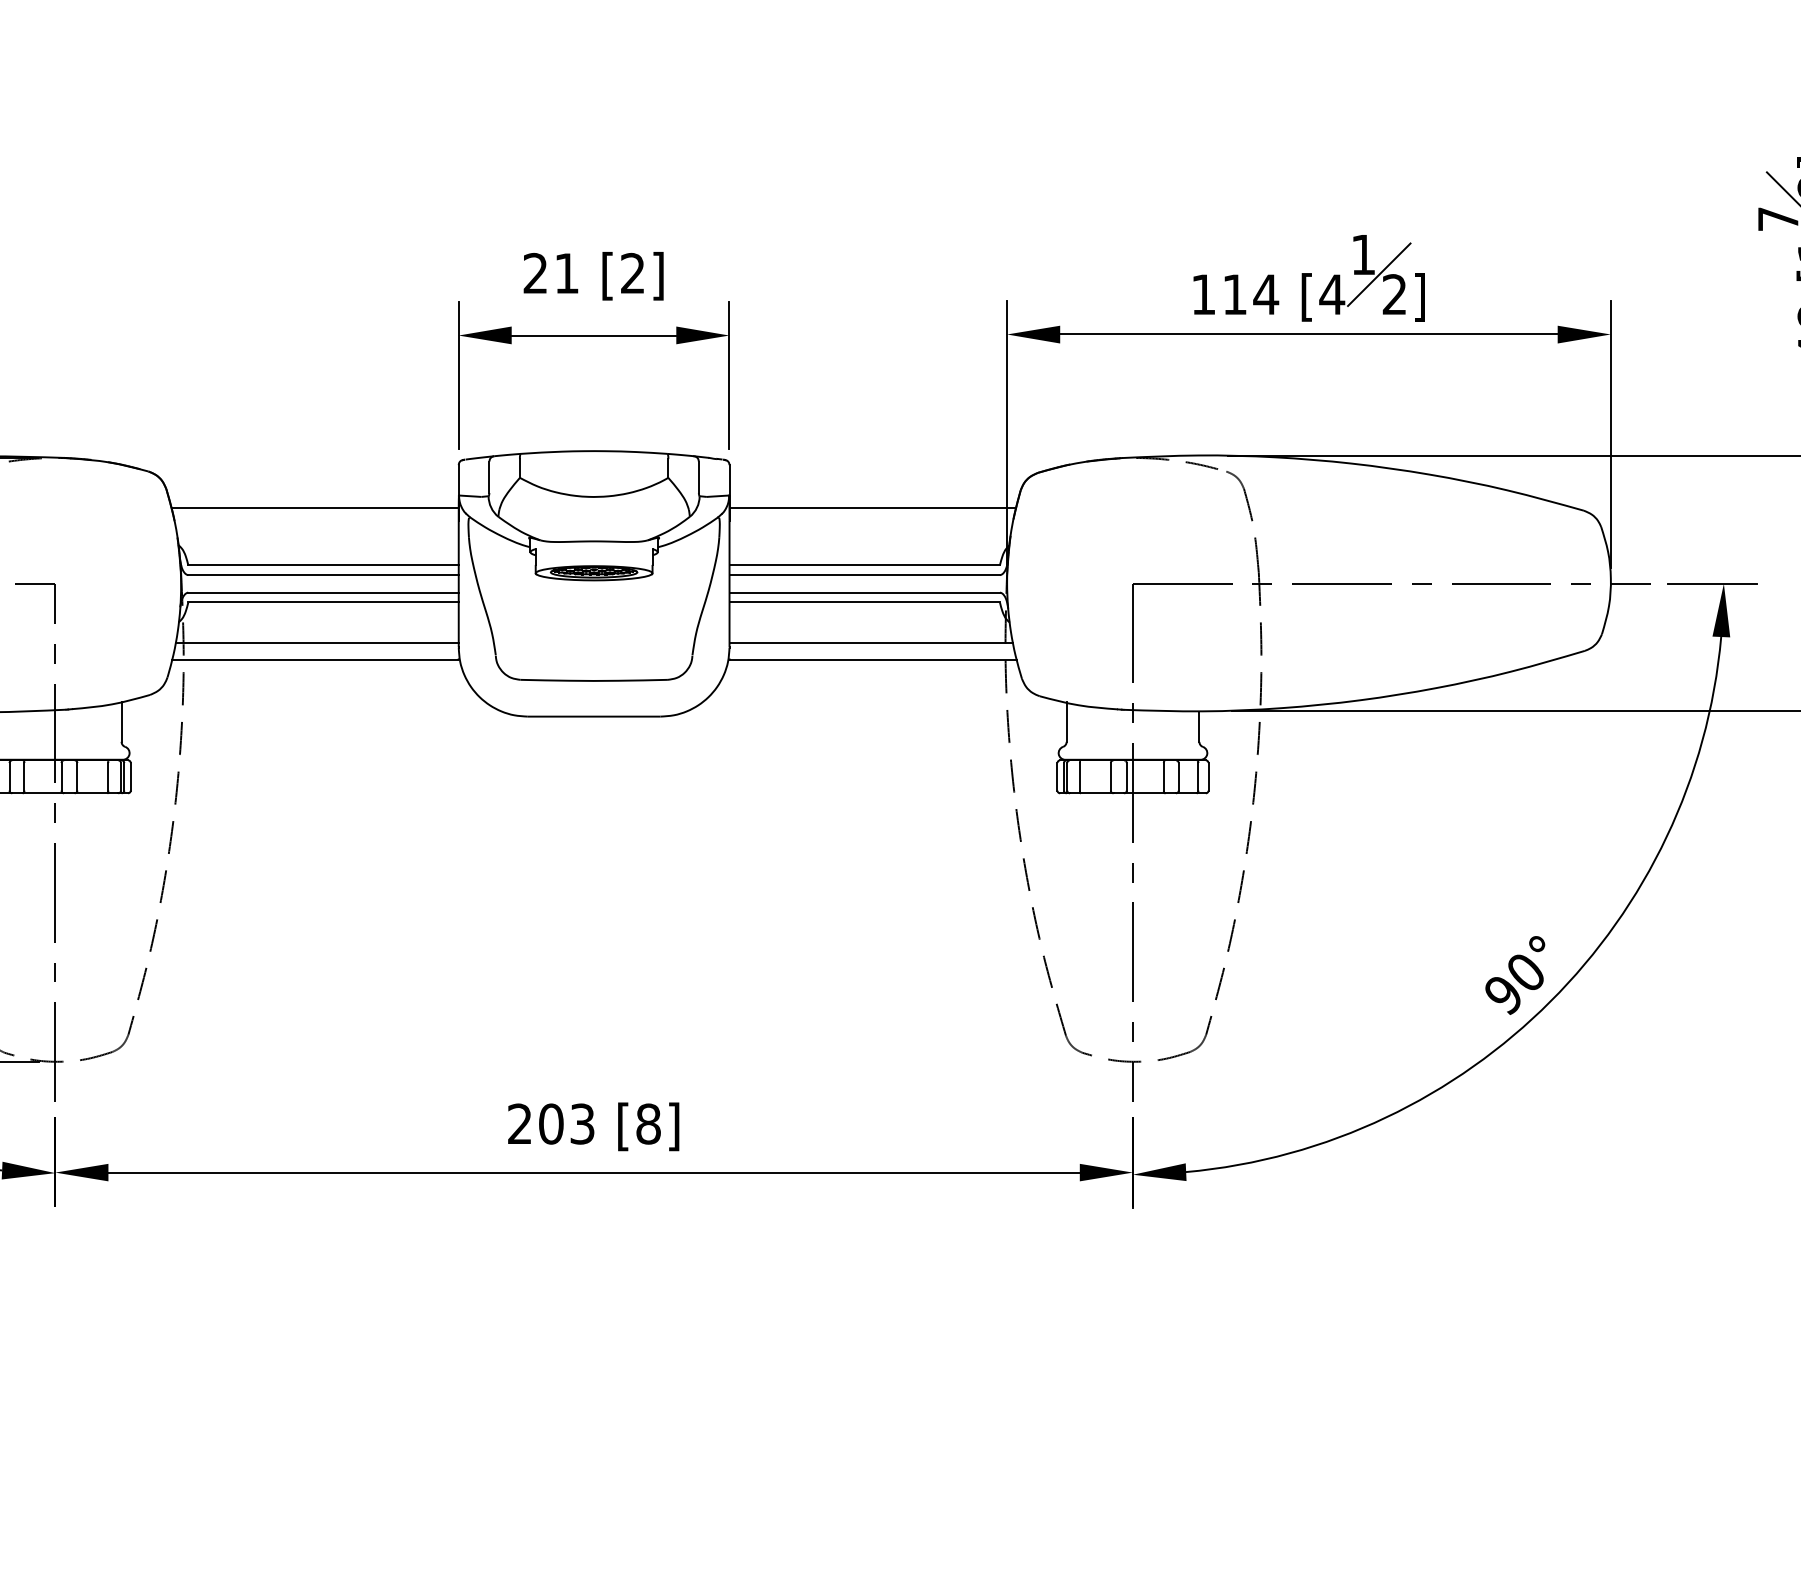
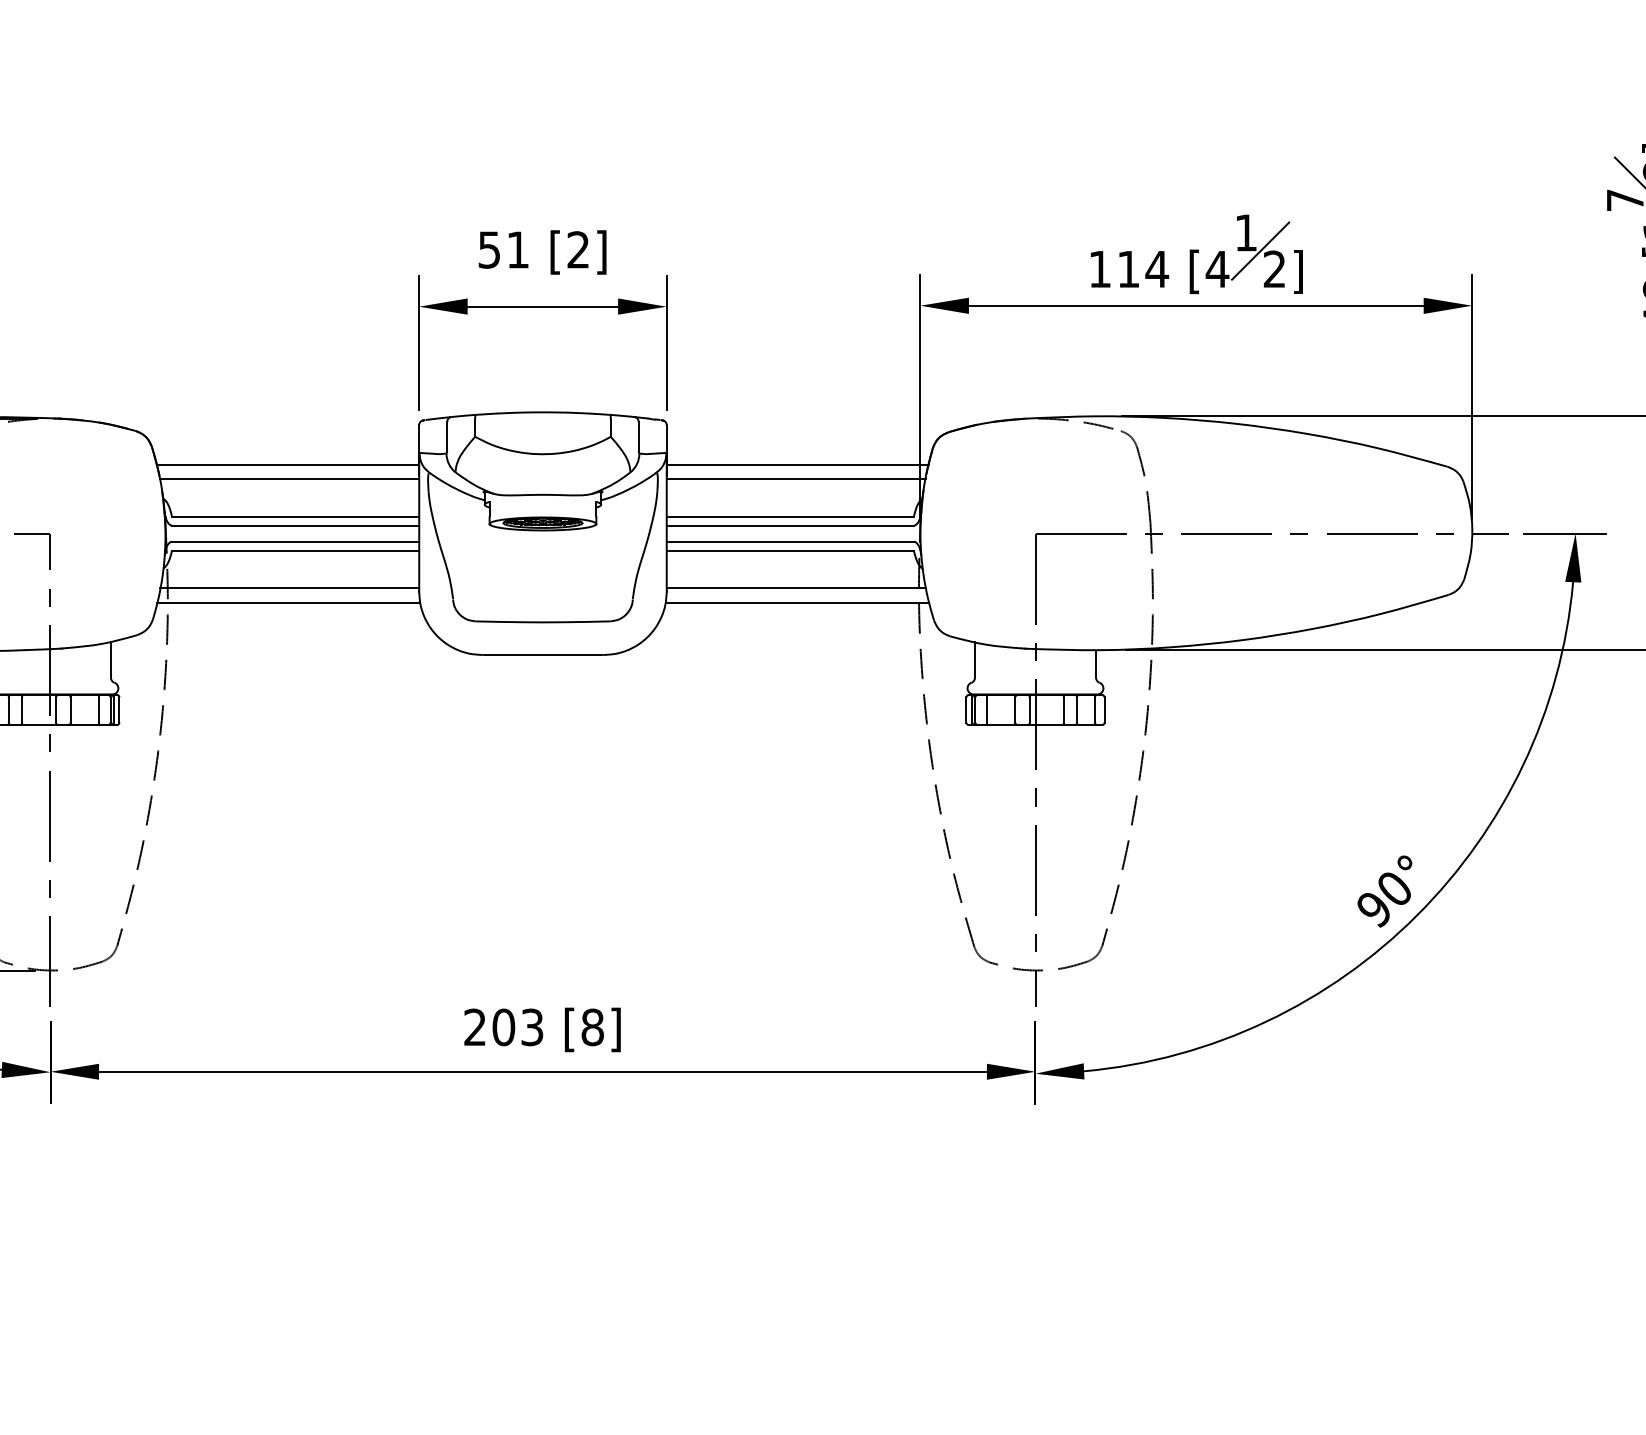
text: (535, 273) -> (489, 249), 21 -> 51
line: (316, 524) -> (289, 479), added
line: (870, 524) -> (795, 479), added

